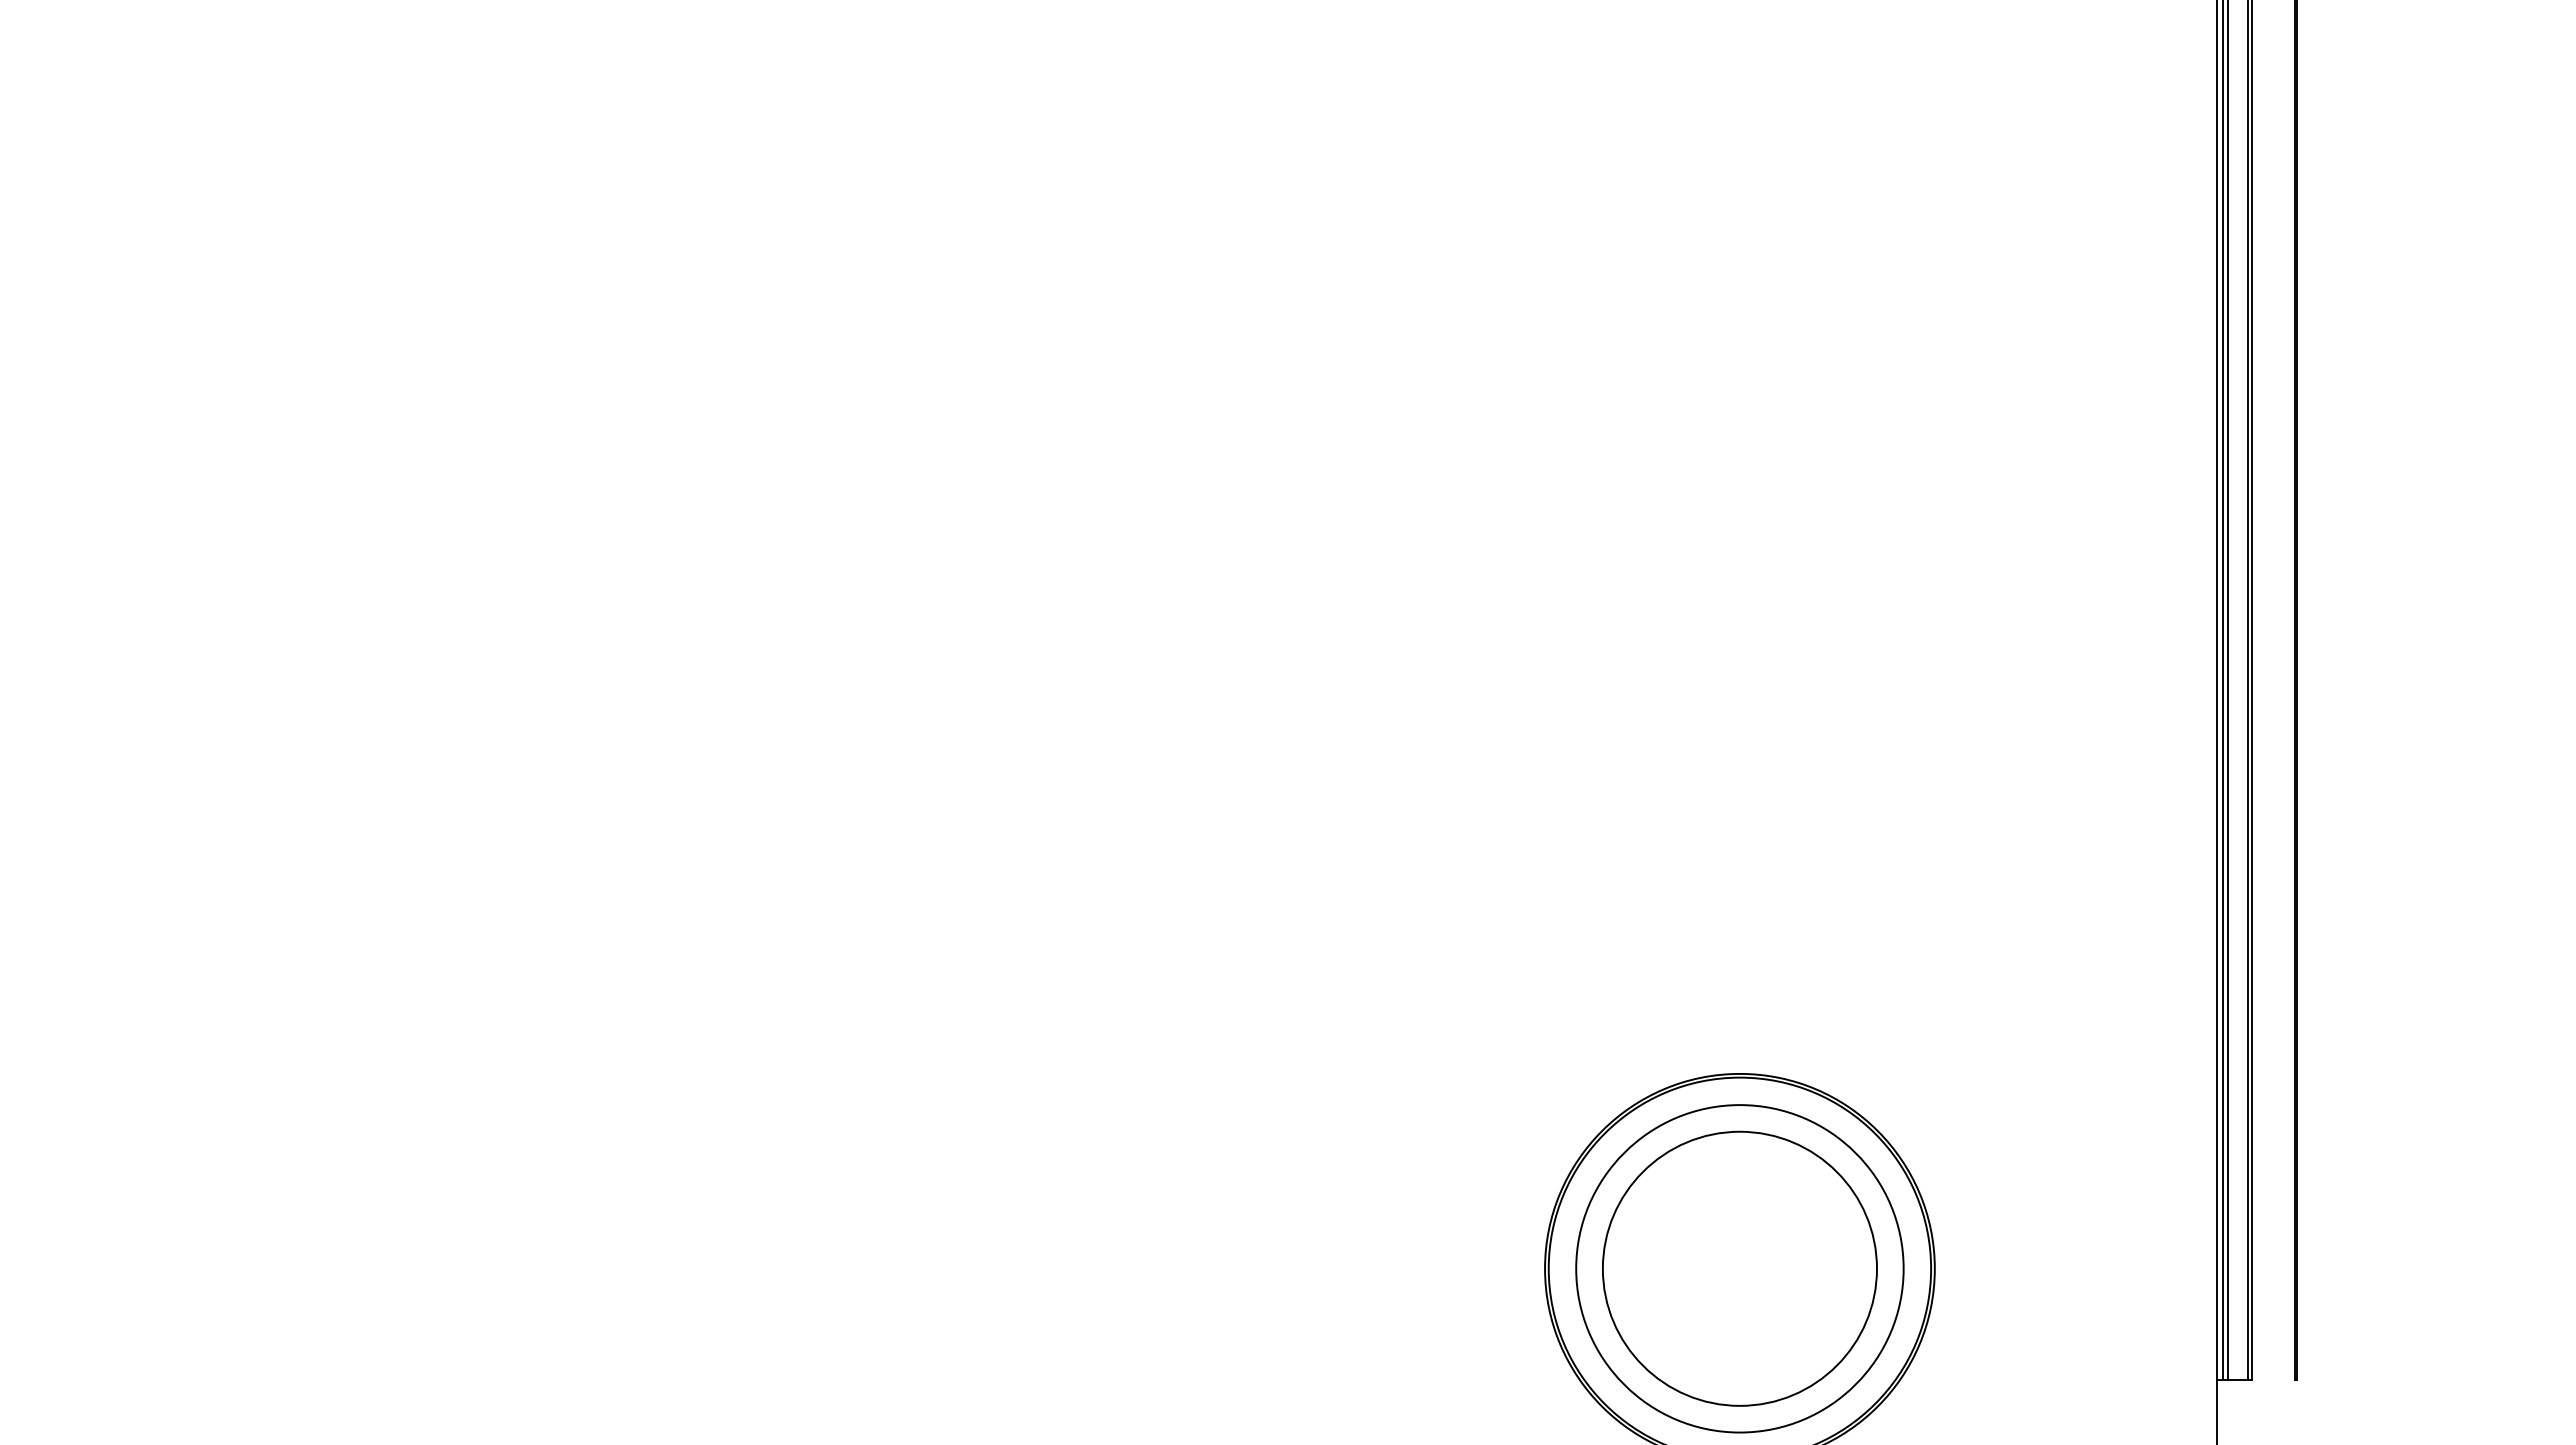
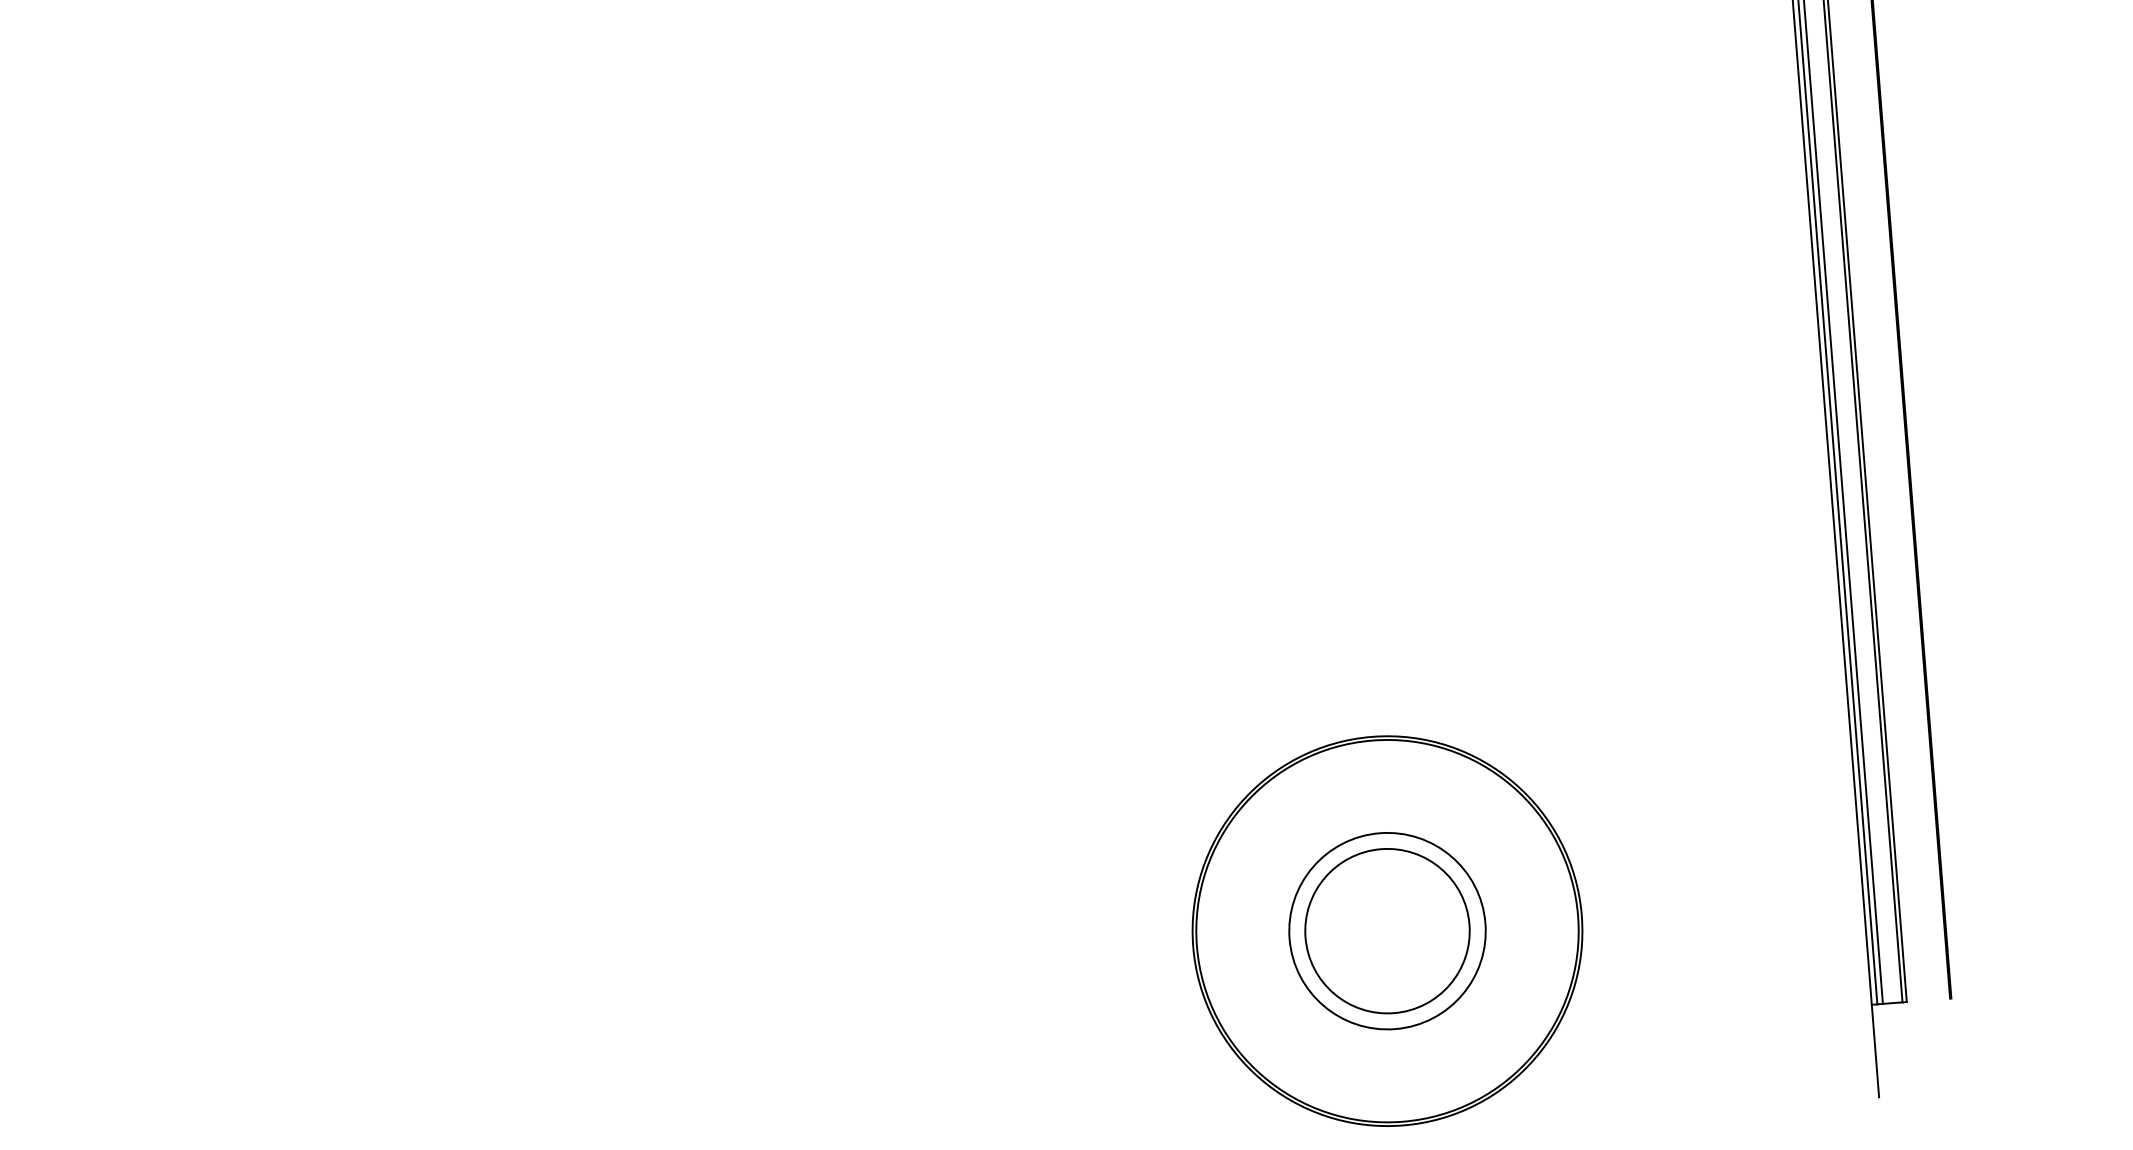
circle: (1739, 1268) -> (1387, 930), size x0.6
circle: (1739, 1268) -> (1387, 930), size x0.6

